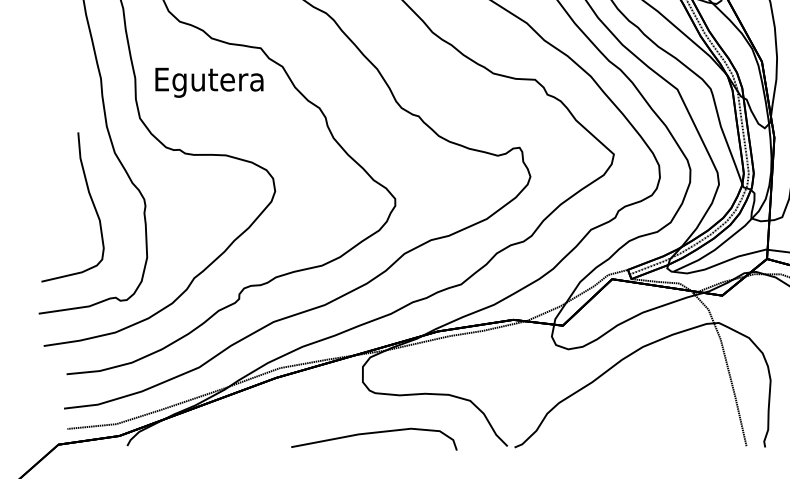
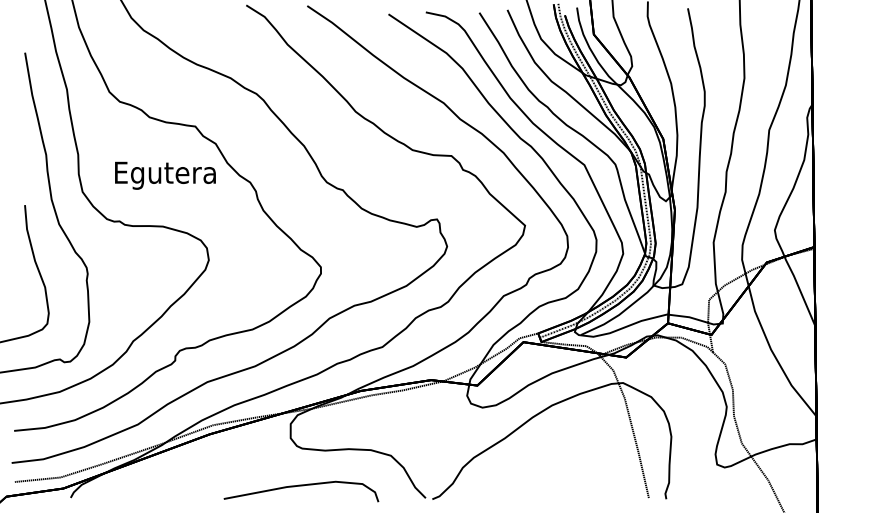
text: (209, 82) -> (165, 175), moved

